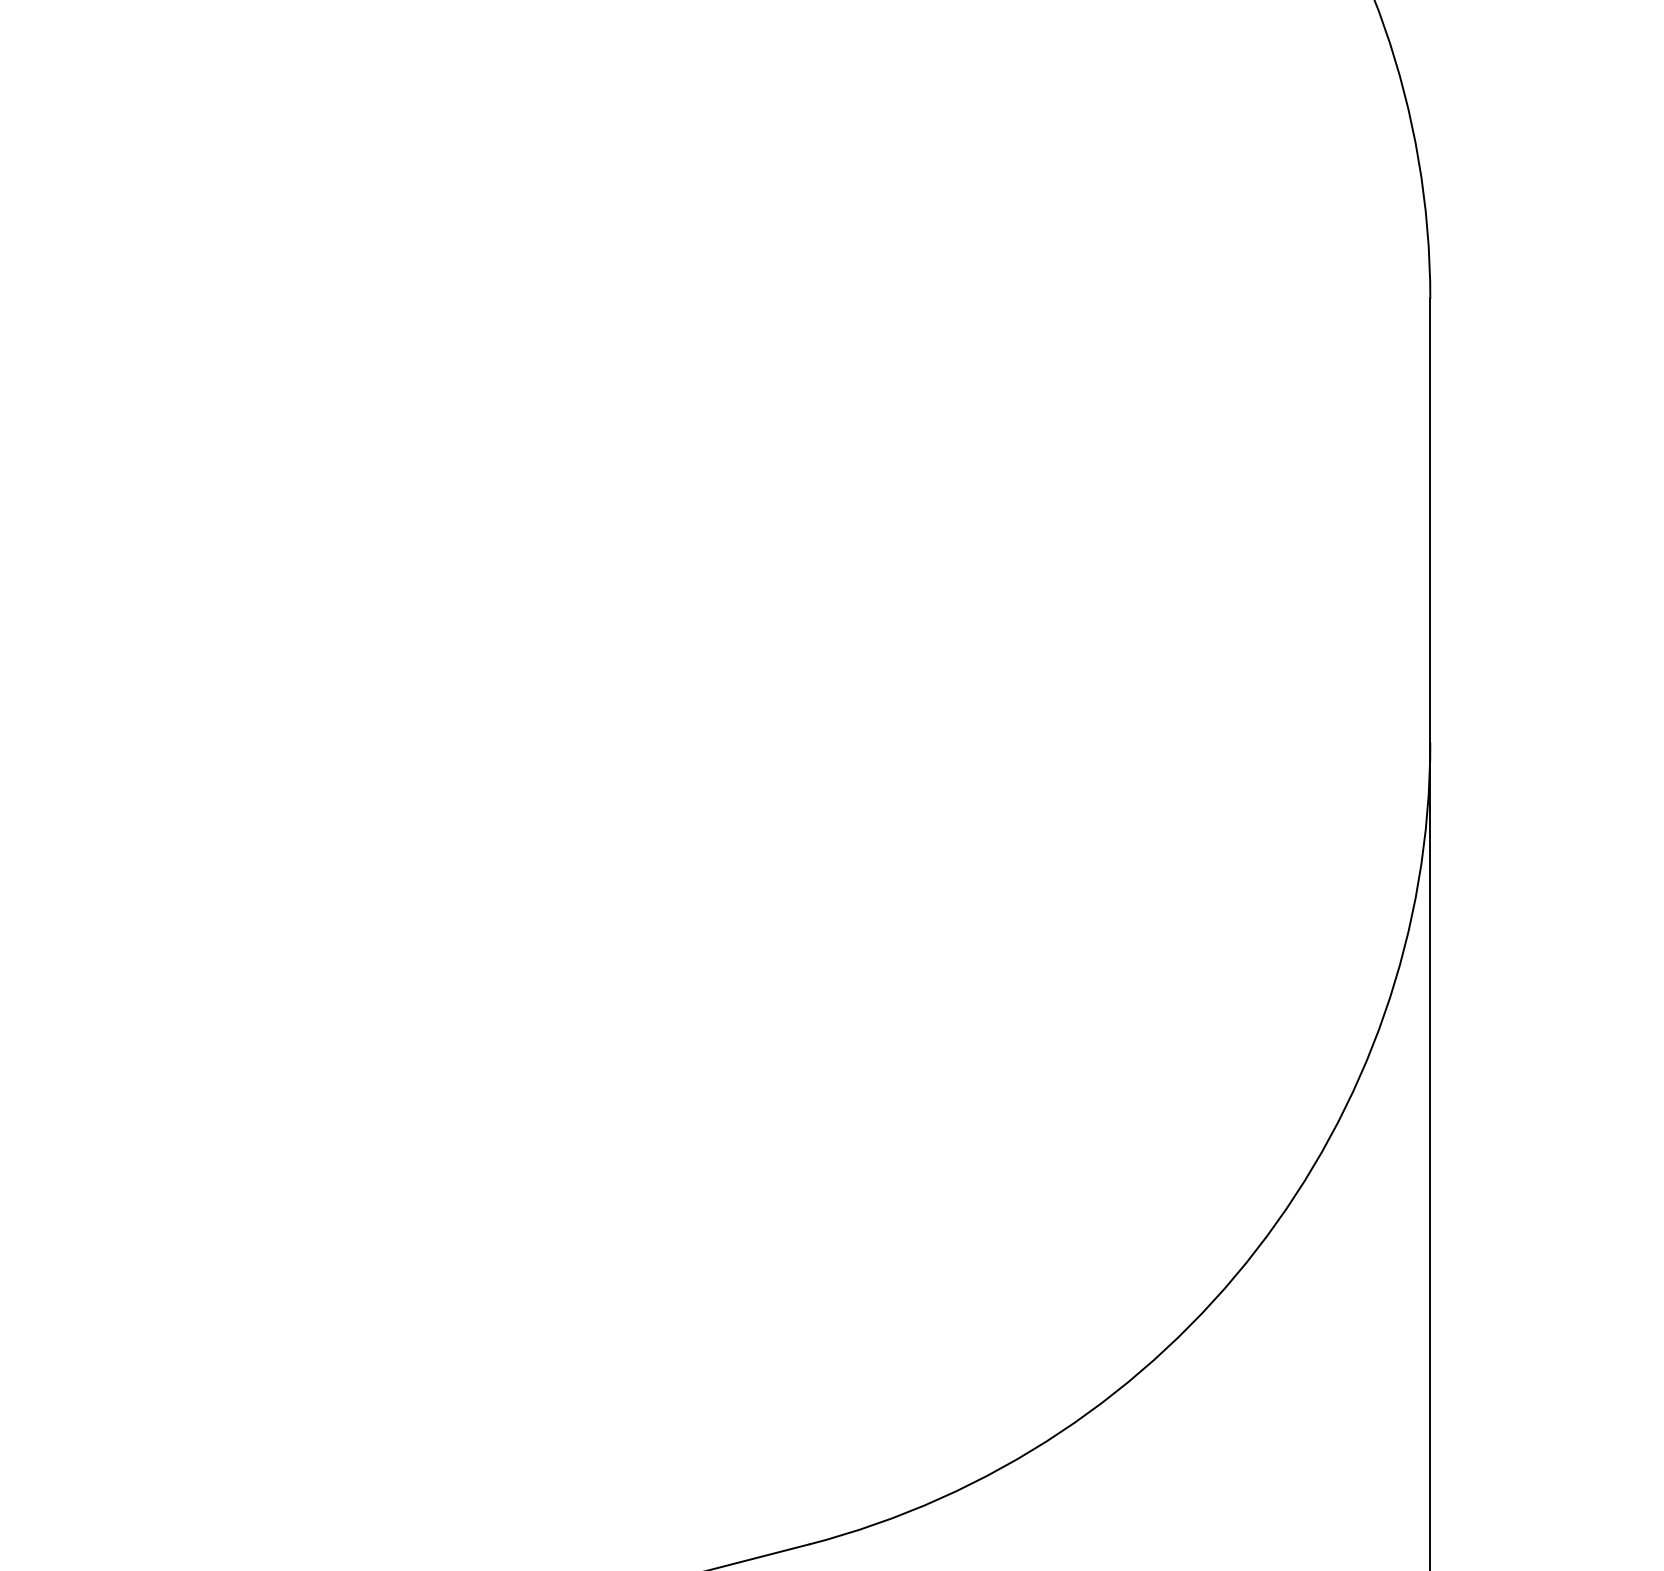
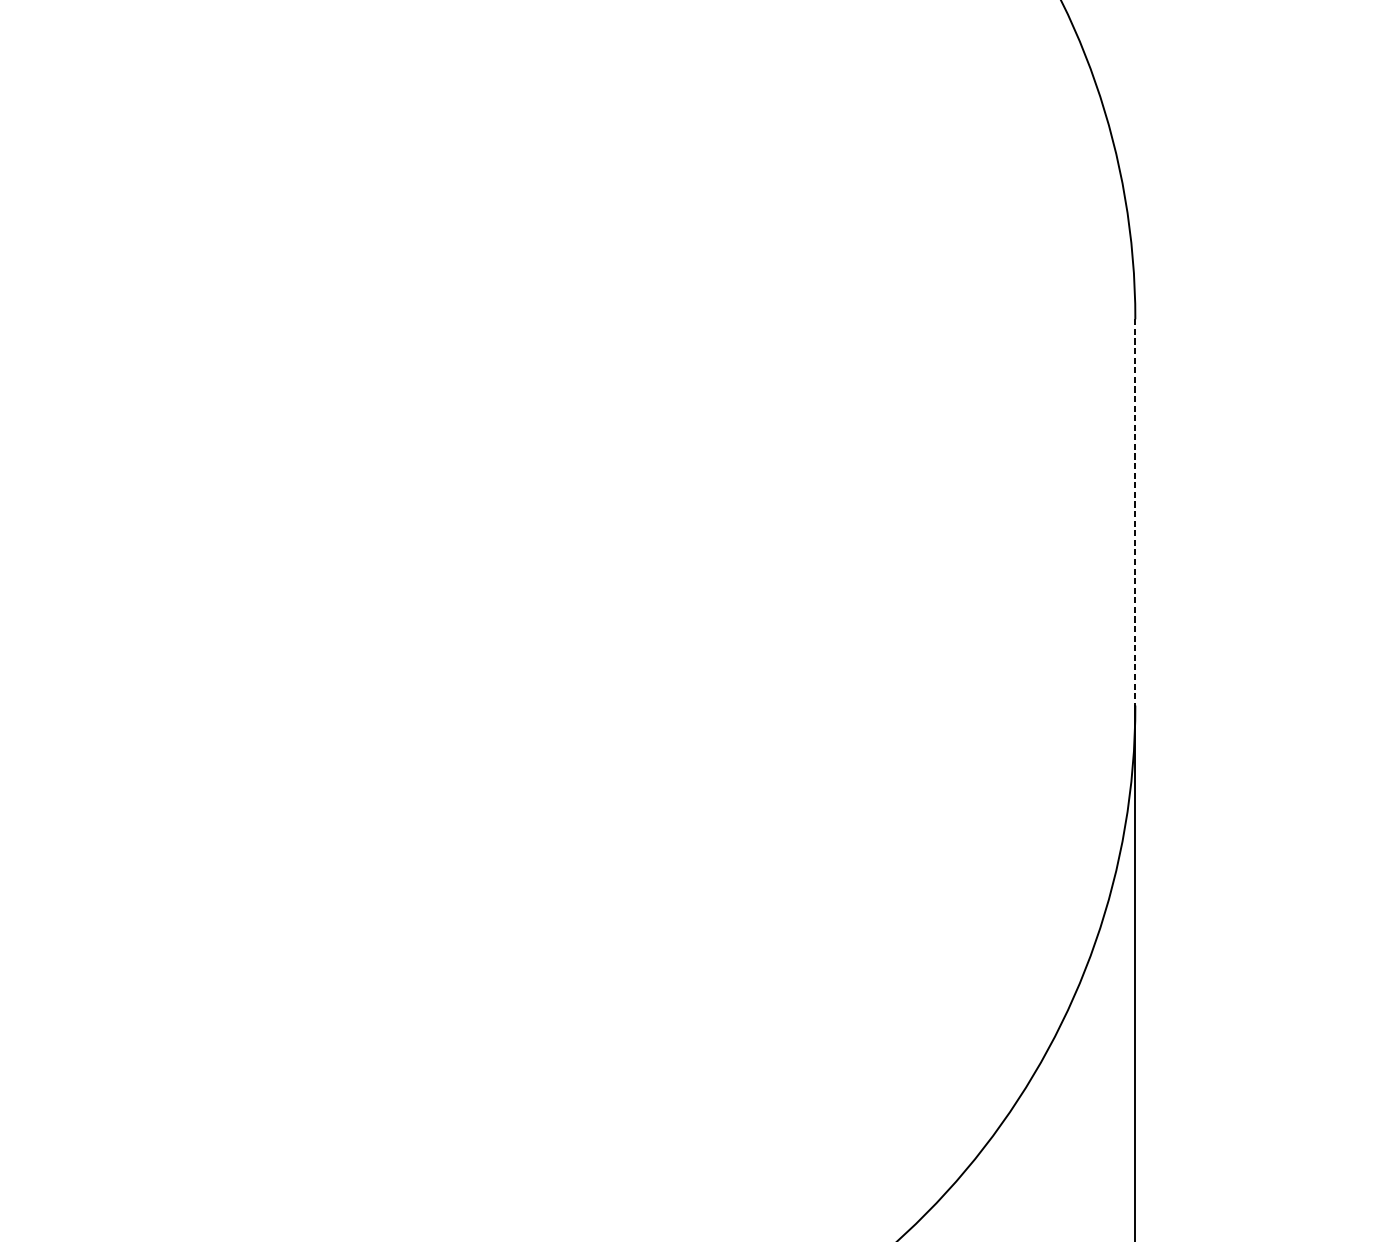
line: (1430, 520) -> (1135, 512), solid -> dashed

